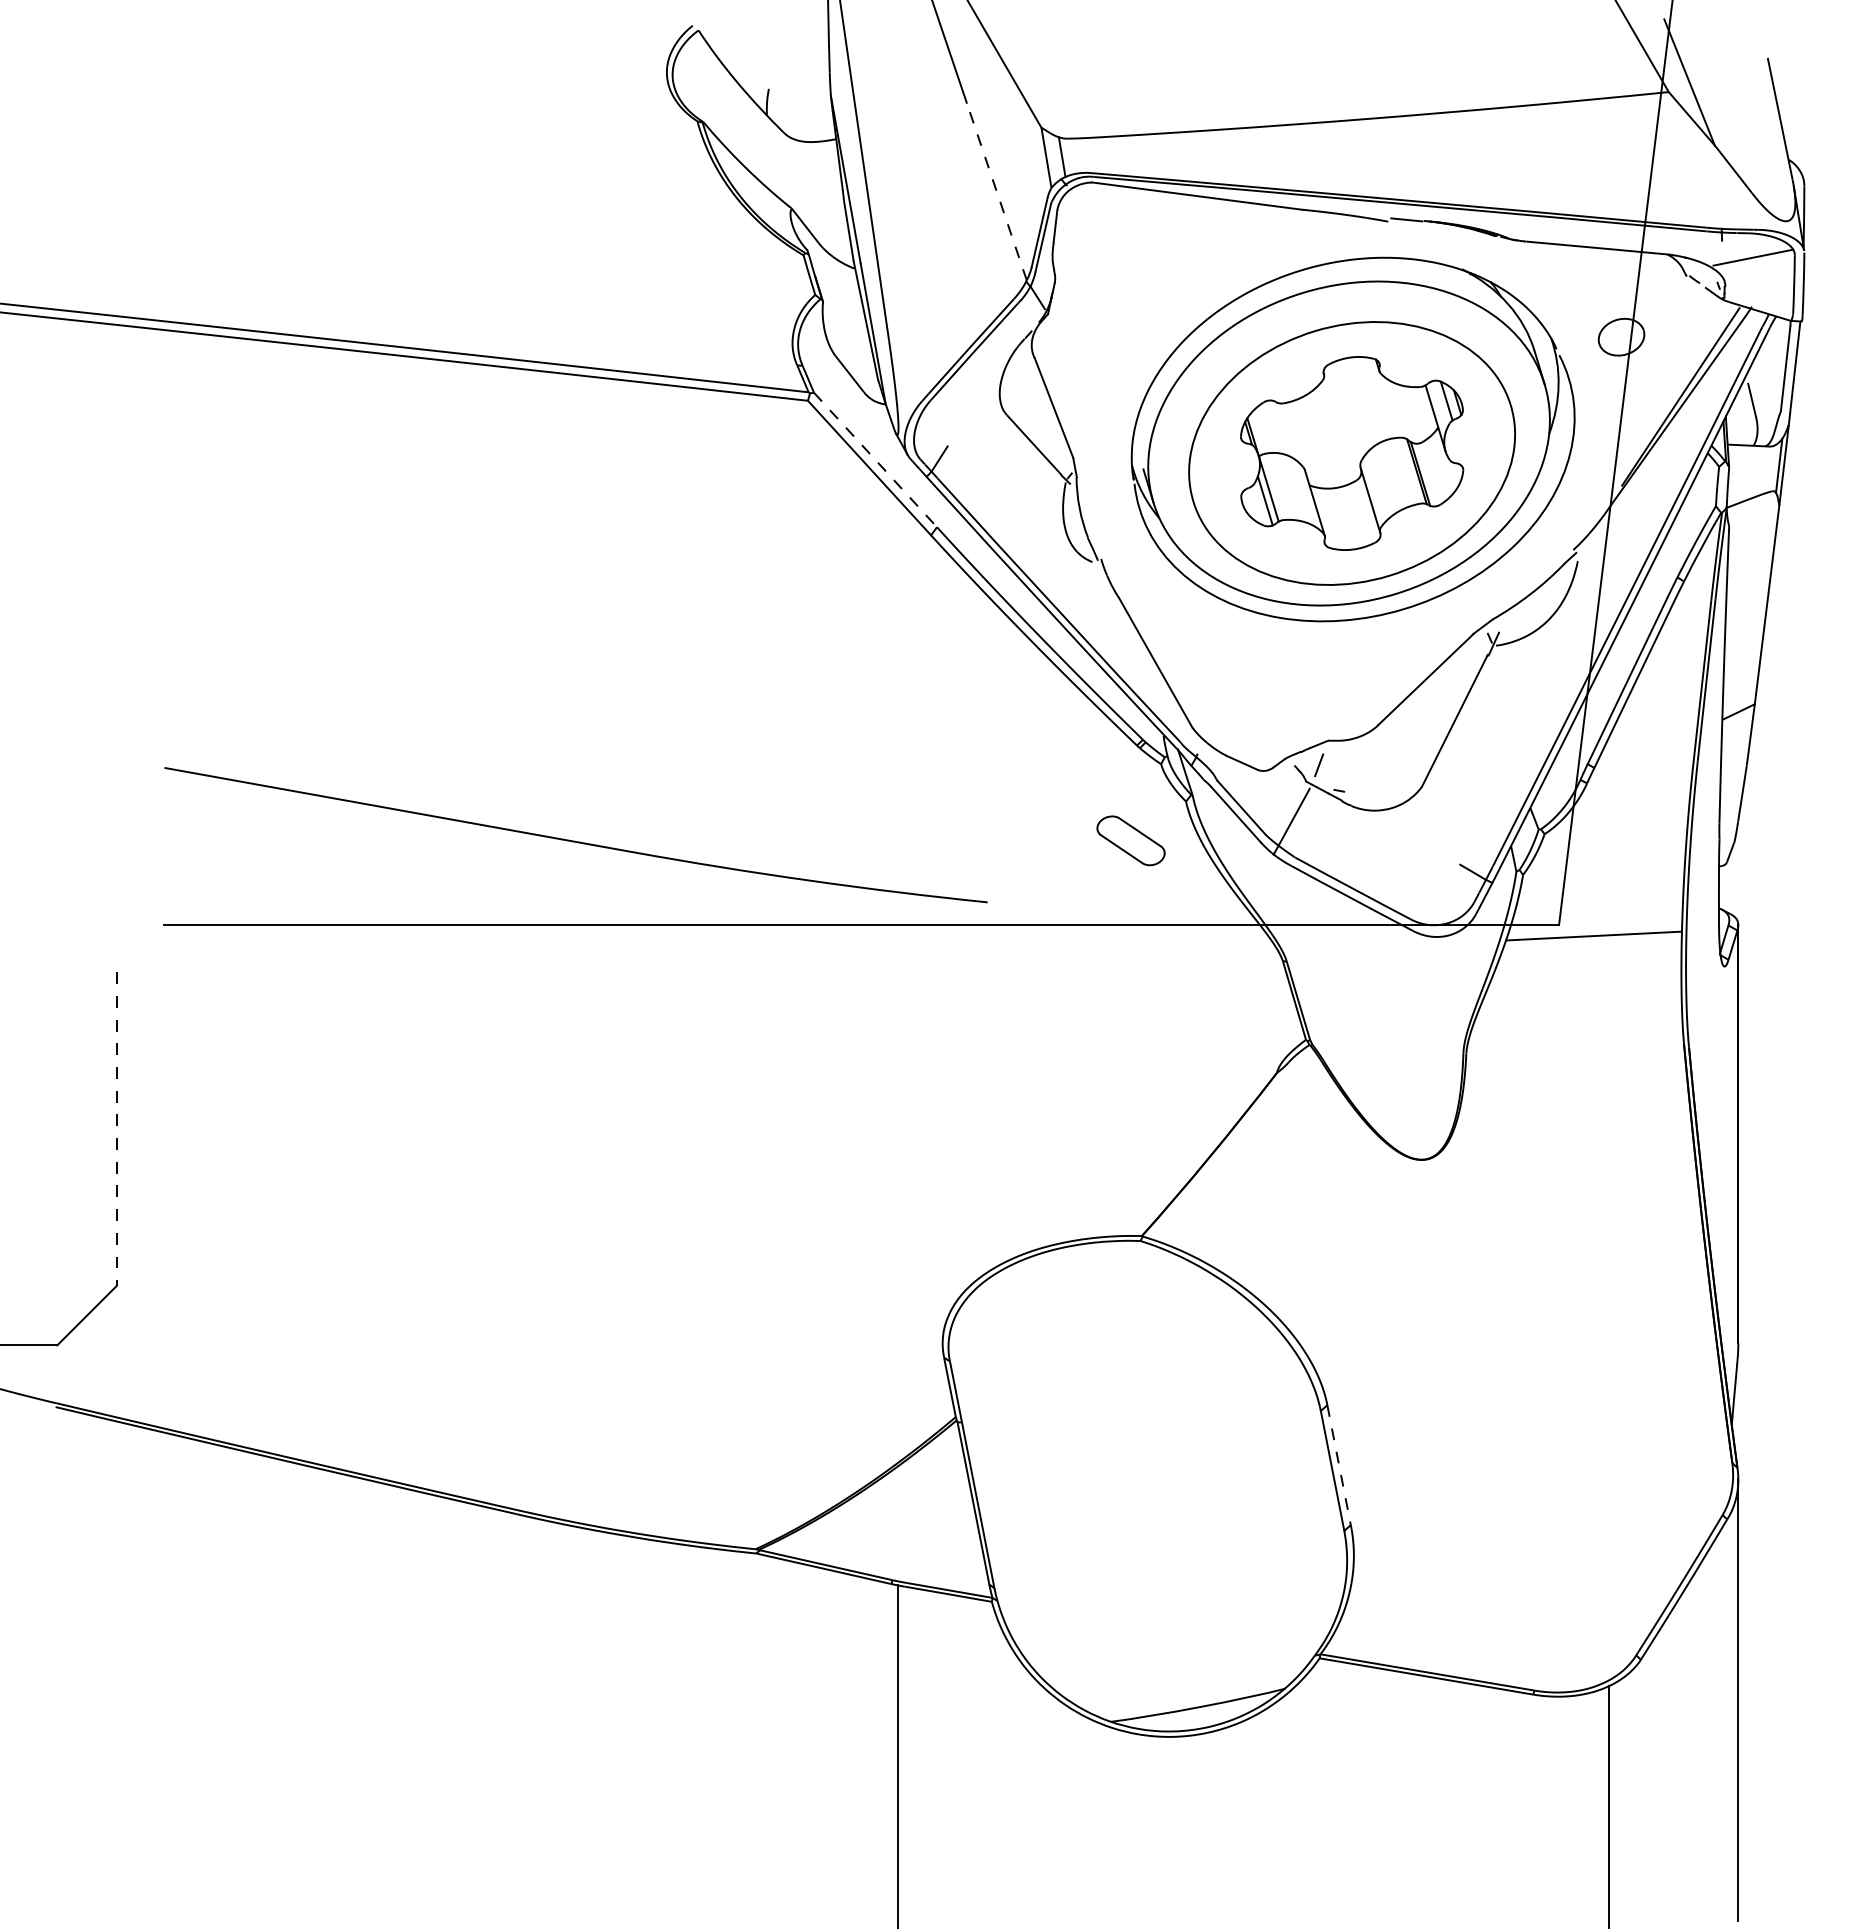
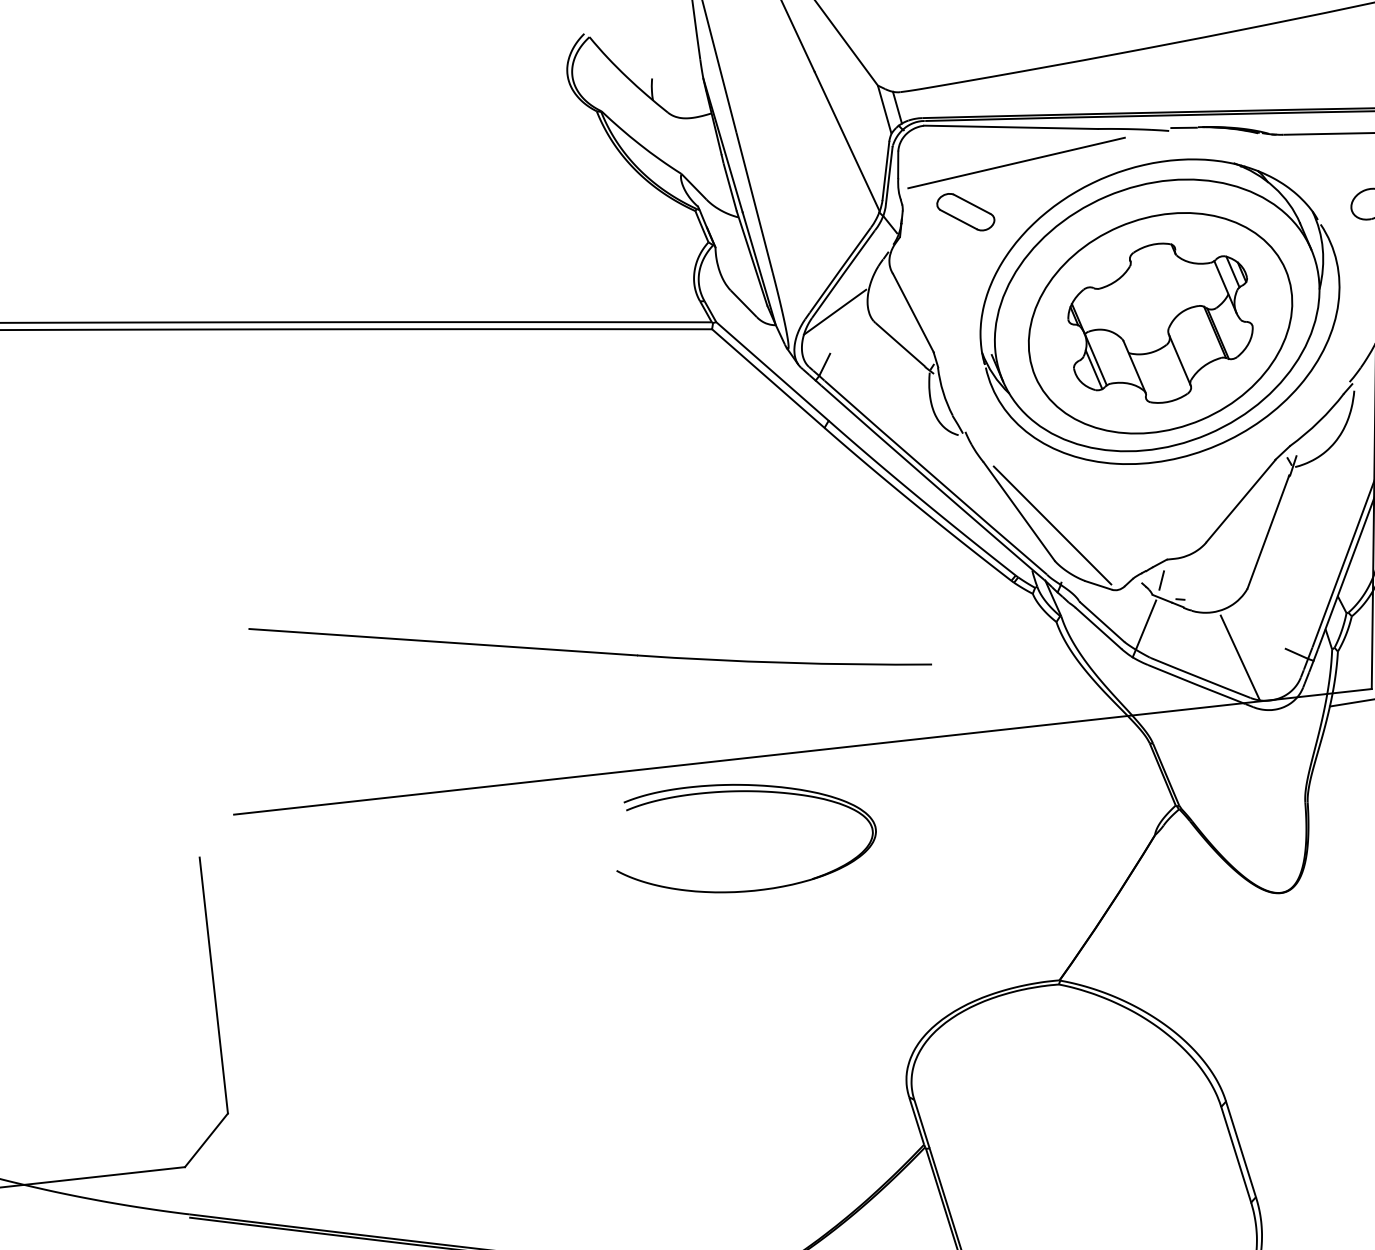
line: (996, 191) -> (846, 141), dashed -> solid
line: (1198, 239) -> (1016, 162), added
line: (958, 396) -> (834, 312), added
line: (875, 460) -> (772, 371), dashed -> solid
line: (1194, 683) -> (1052, 525), added
part: (575, 835) -> (589, 647), moved
part: (1130, 840) -> (965, 211), moved
line: (1404, 869) -> (1240, 657), added
part: (789, 966) -> (747, 792), added
line: (116, 1129) -> (213, 985), dashed -> solid
line: (1339, 1465) -> (1241, 1149), dashed -> solid

